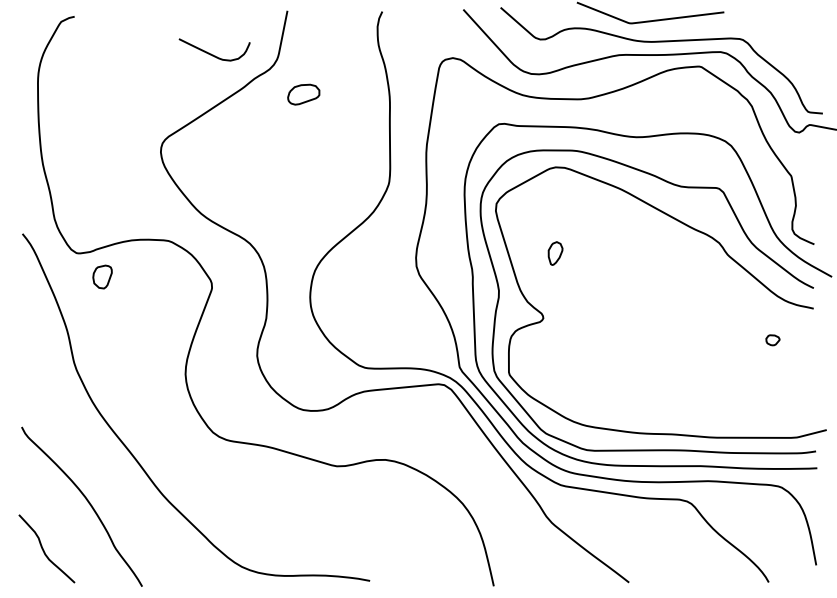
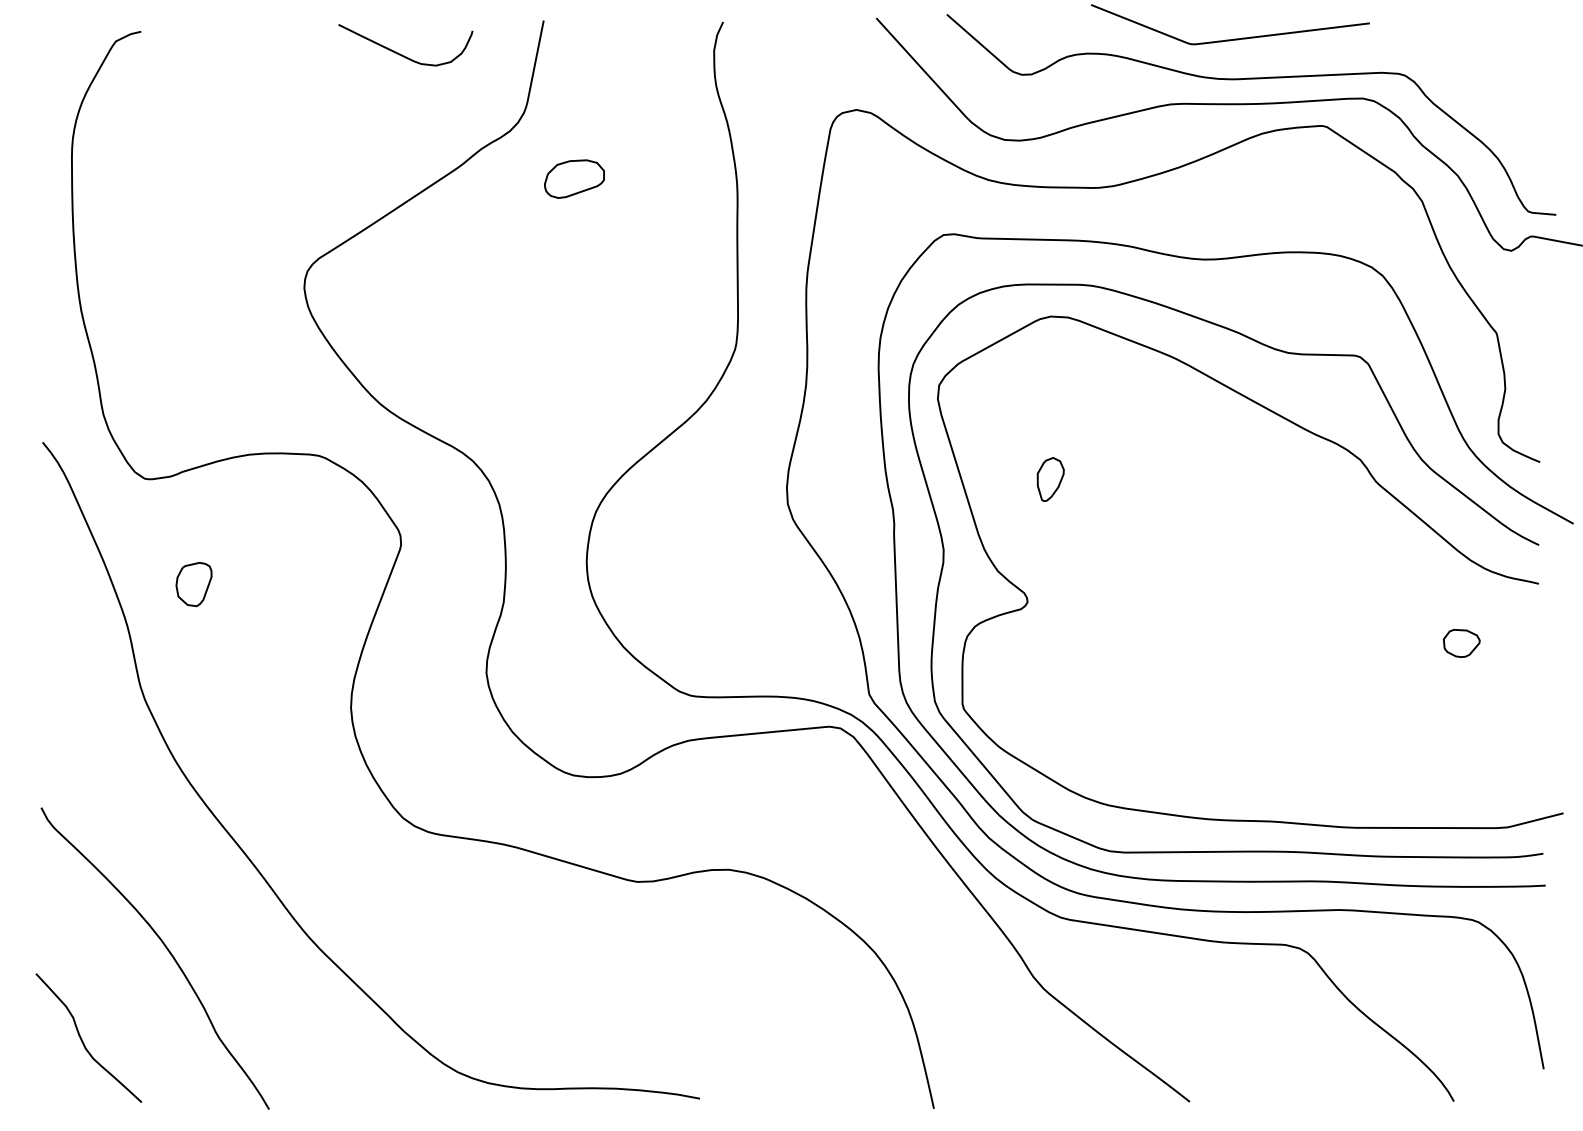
curve: (211, 53) -> (400, 52), moved
part: (102, 276) -> (193, 583), moved
part: (772, 340) -> (1460, 643), size x1.43

